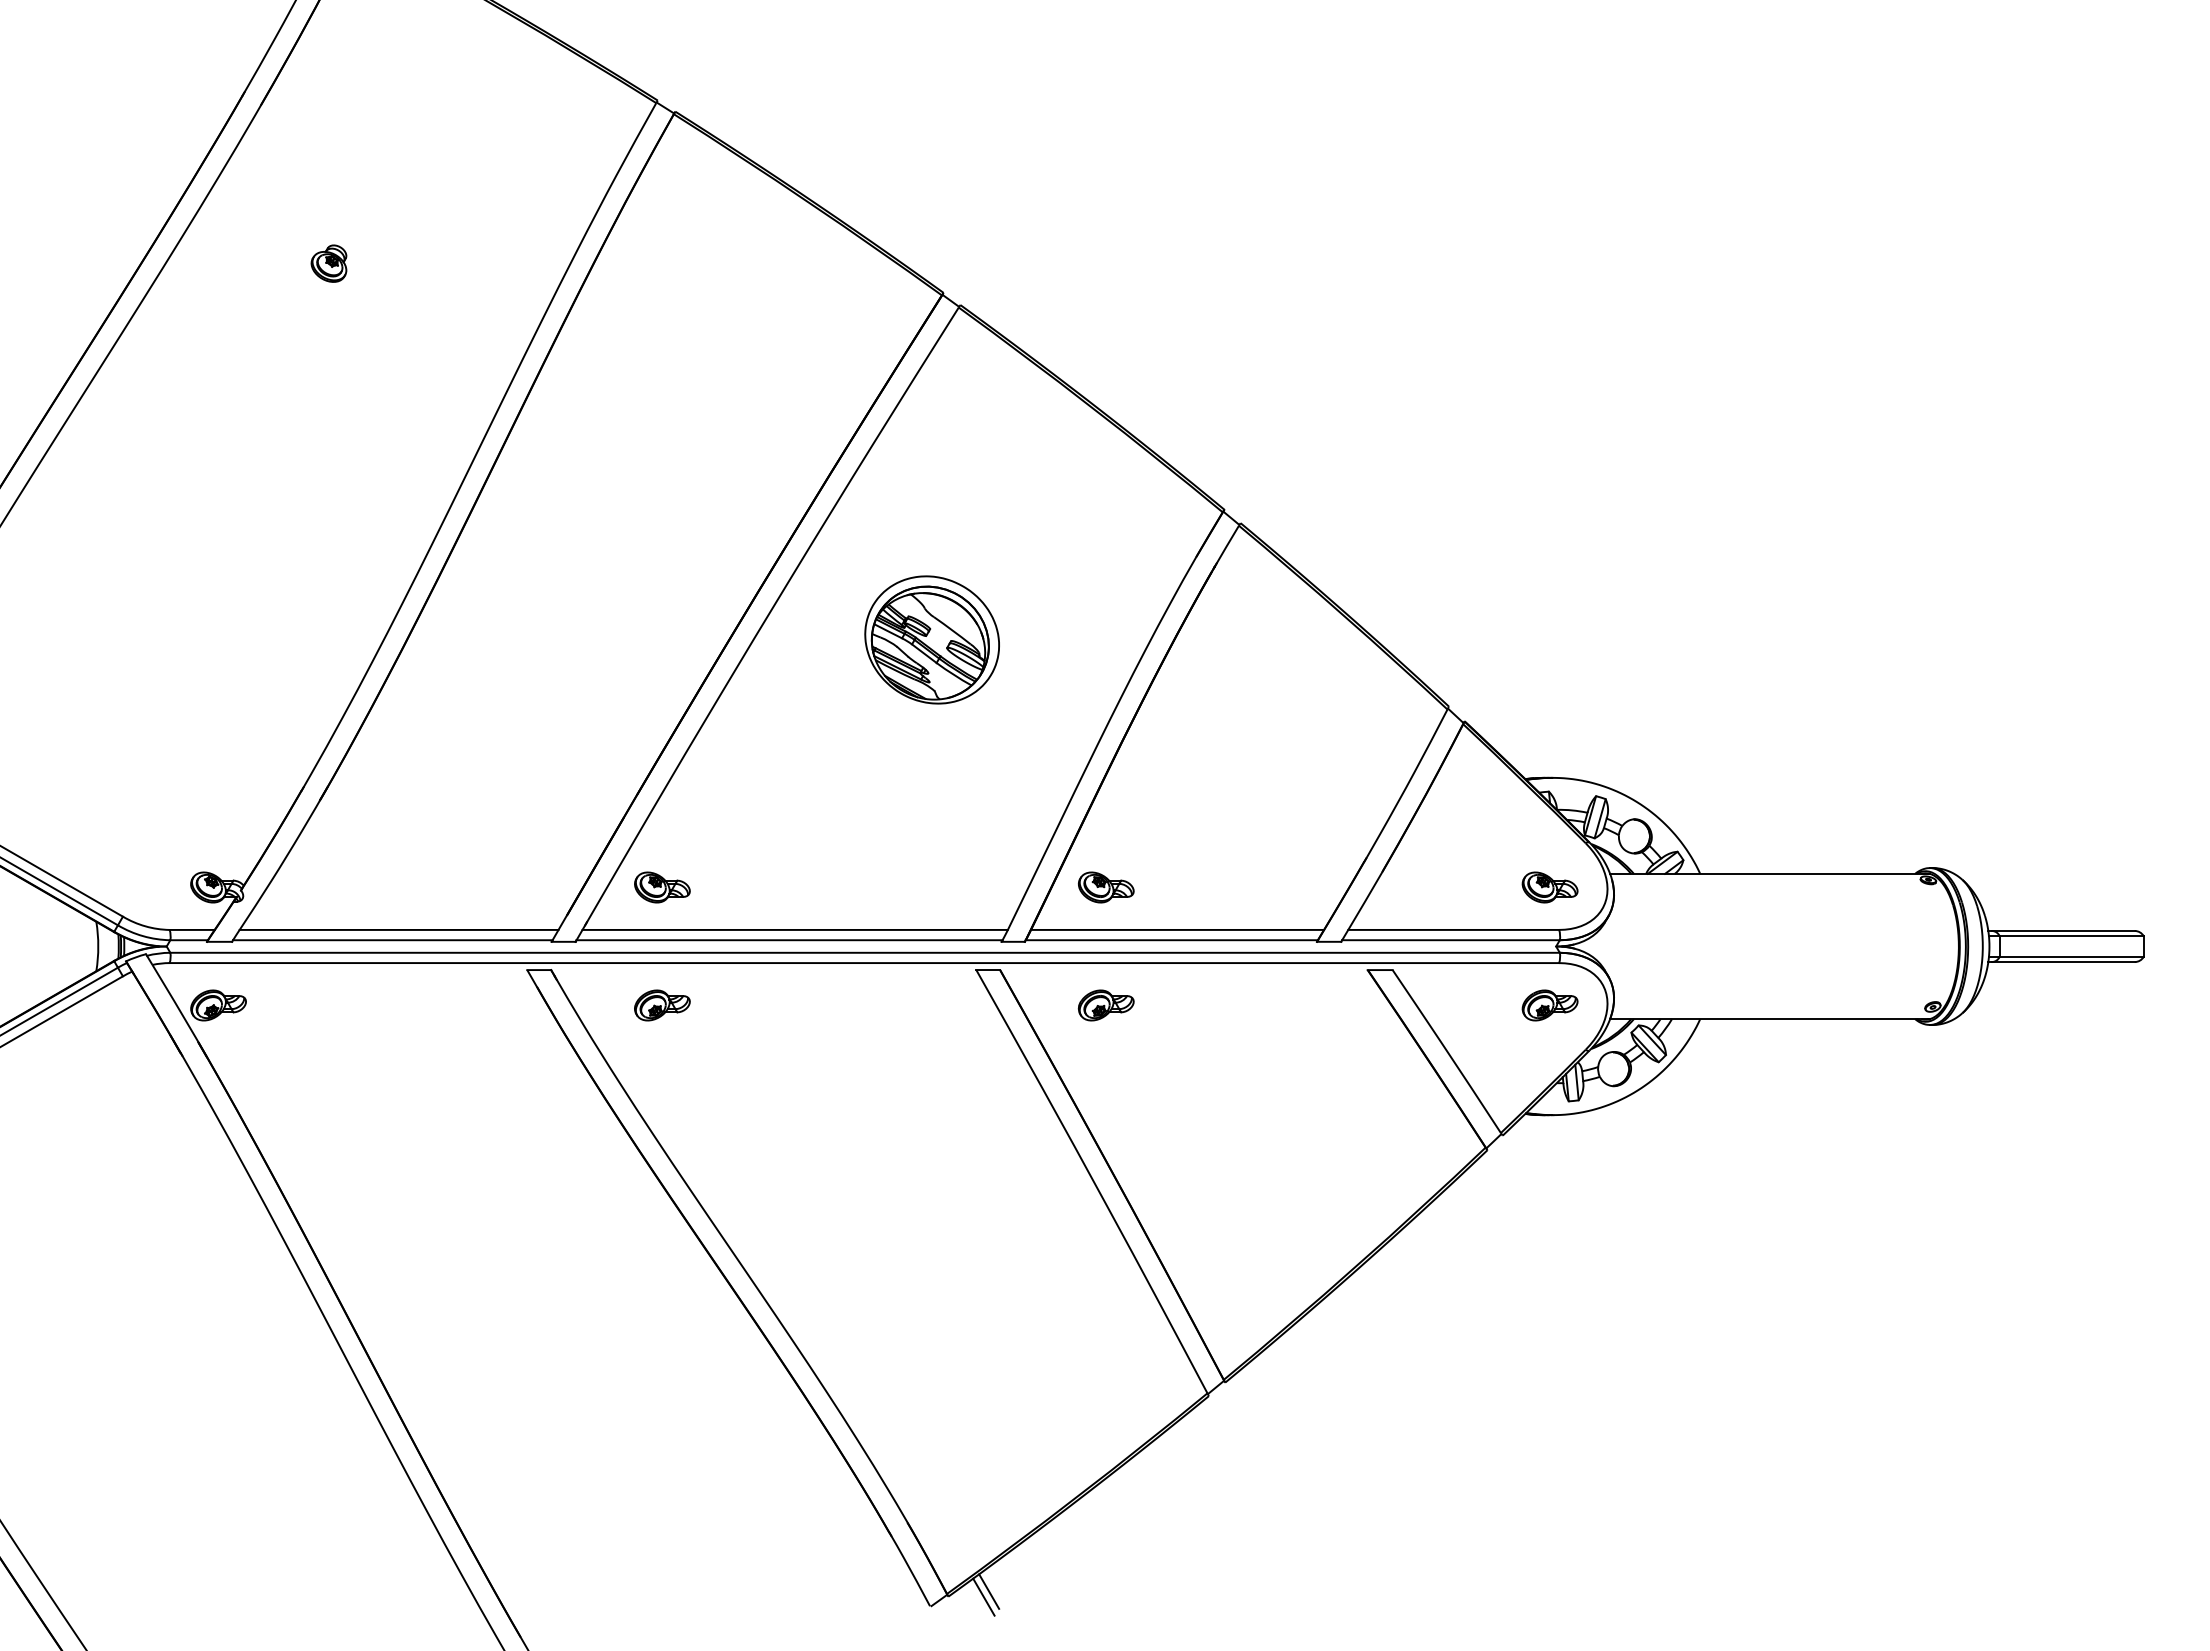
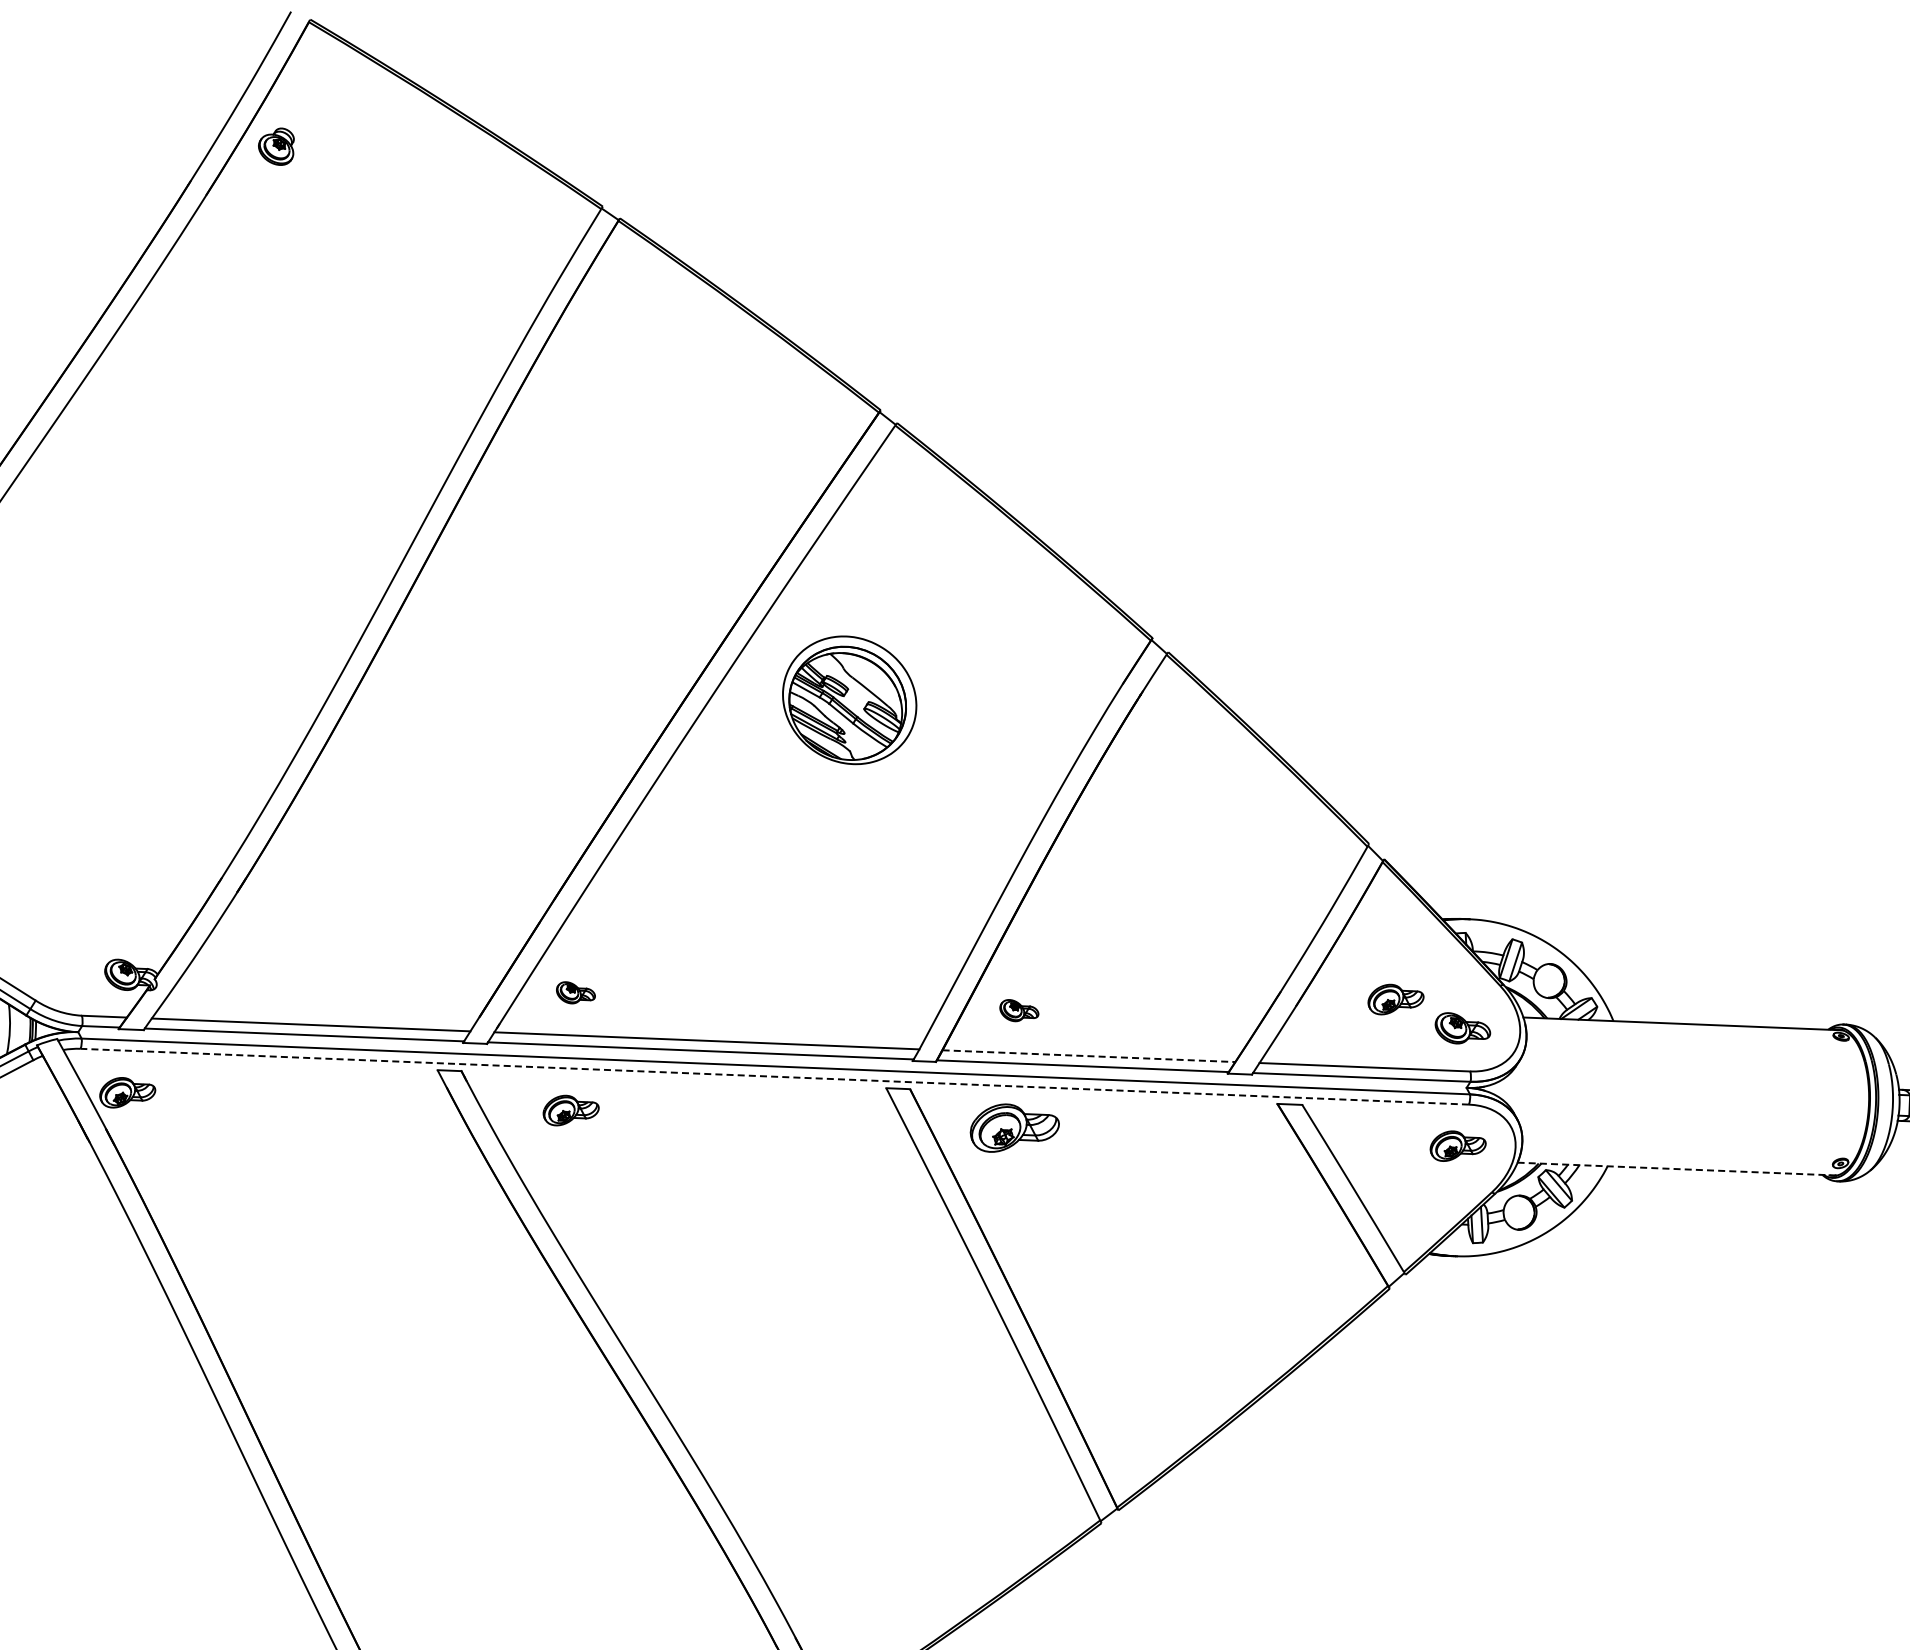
part: (328, 263) -> (275, 146), moved
part: (931, 639) -> (849, 699), moved
part: (1481, 861) -> (1395, 999), added
part: (662, 887) -> (576, 993), size x0.7
part: (1105, 887) -> (1018, 1010), size x0.7
line: (1178, 929) -> (1089, 1055), solid -> dashed
line: (864, 963) -> (774, 1077), solid -> dashed
part: (1105, 1005) -> (1013, 1128), size x1.6
line: (1770, 1019) -> (1677, 1169), solid -> dashed

